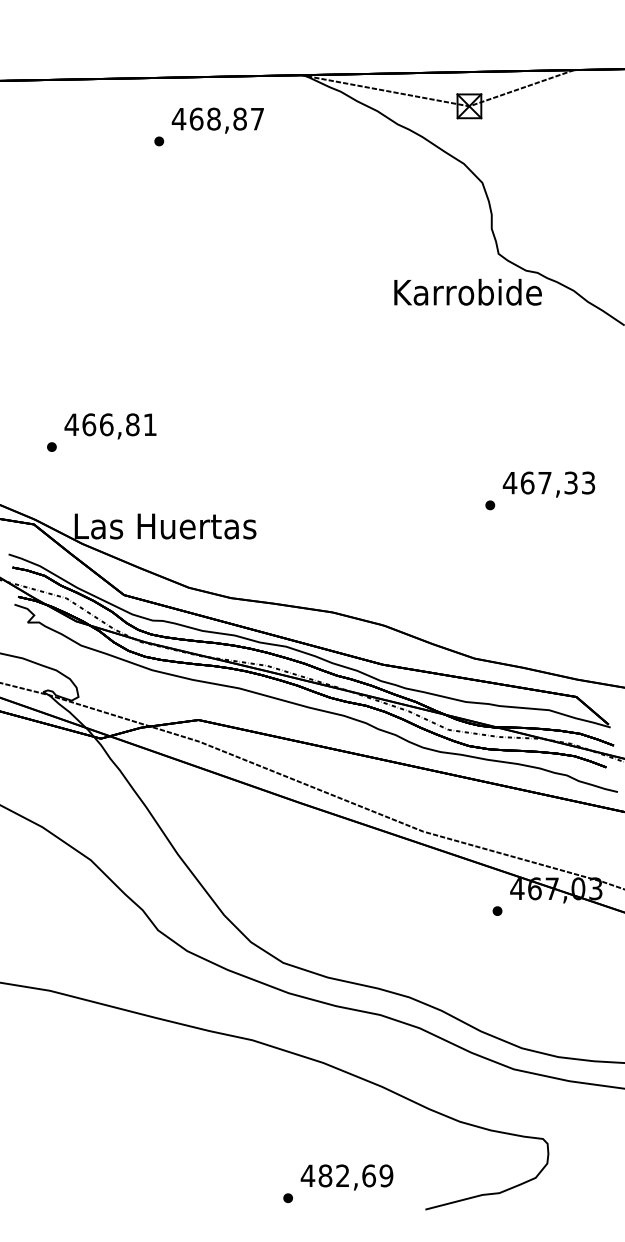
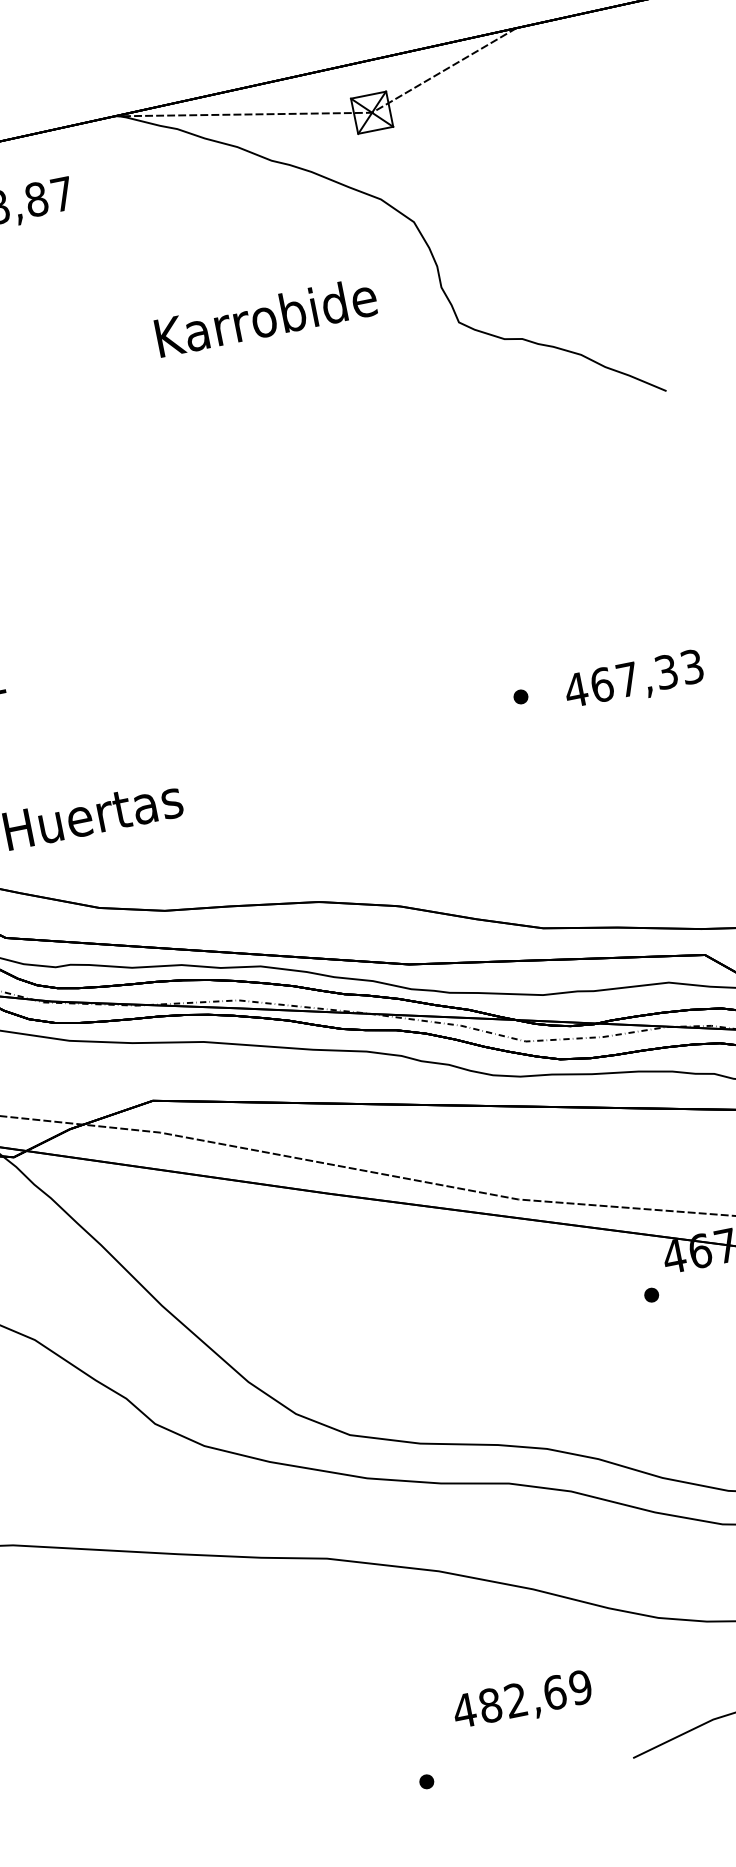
text: (467, 291) -> (265, 315), moved
text: (548, 484) -> (633, 680), moved
text: (346, 1177) -> (522, 1701), moved

